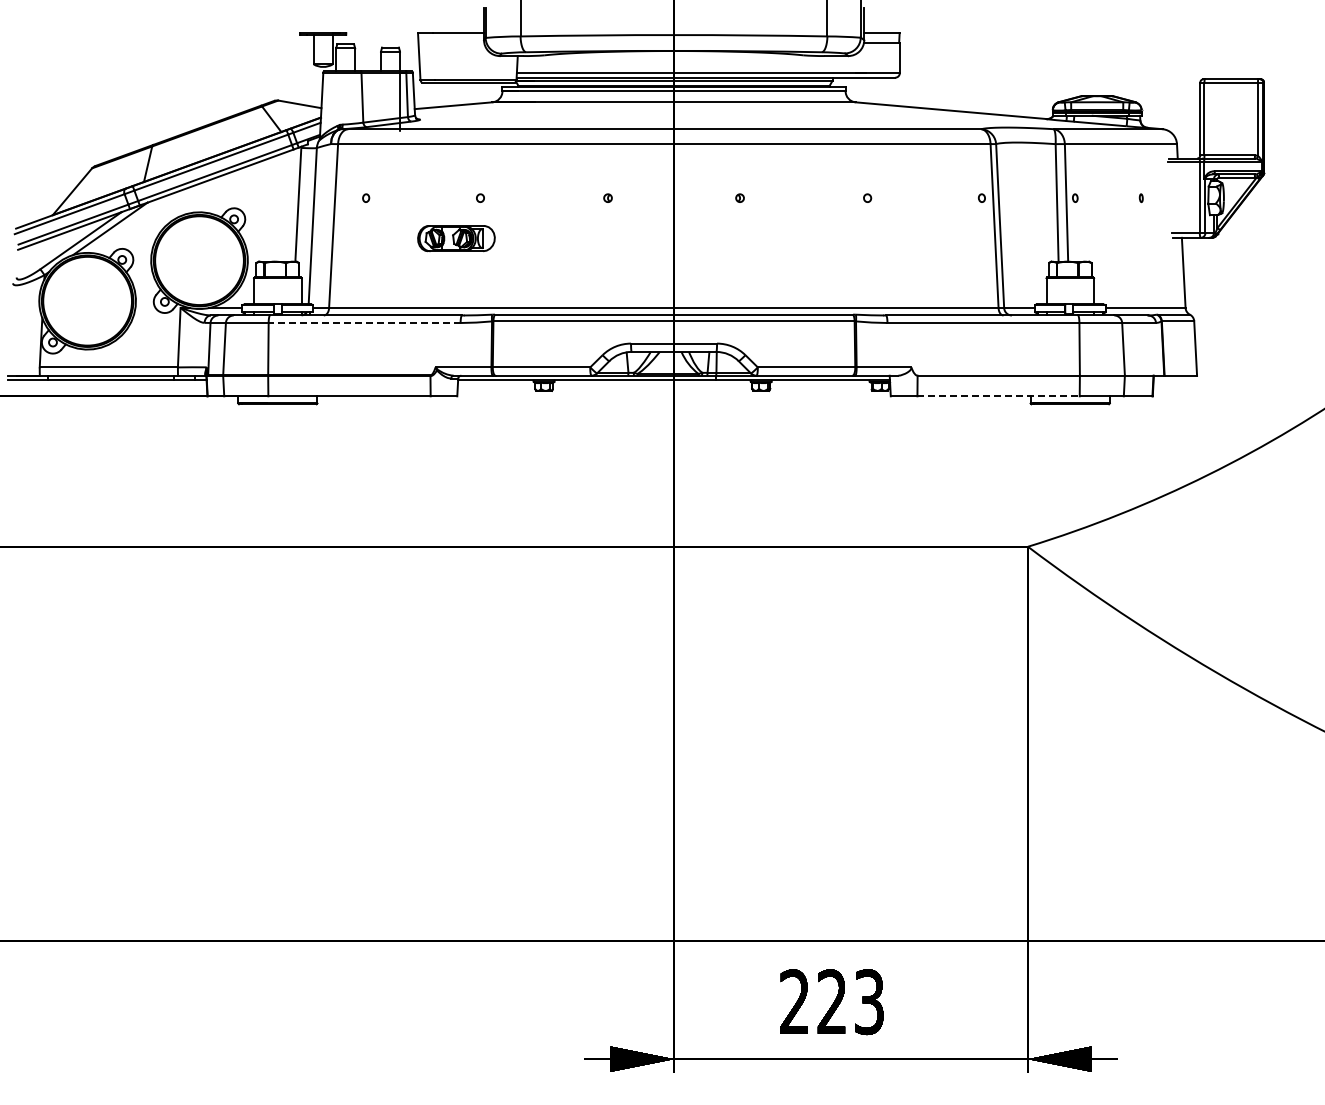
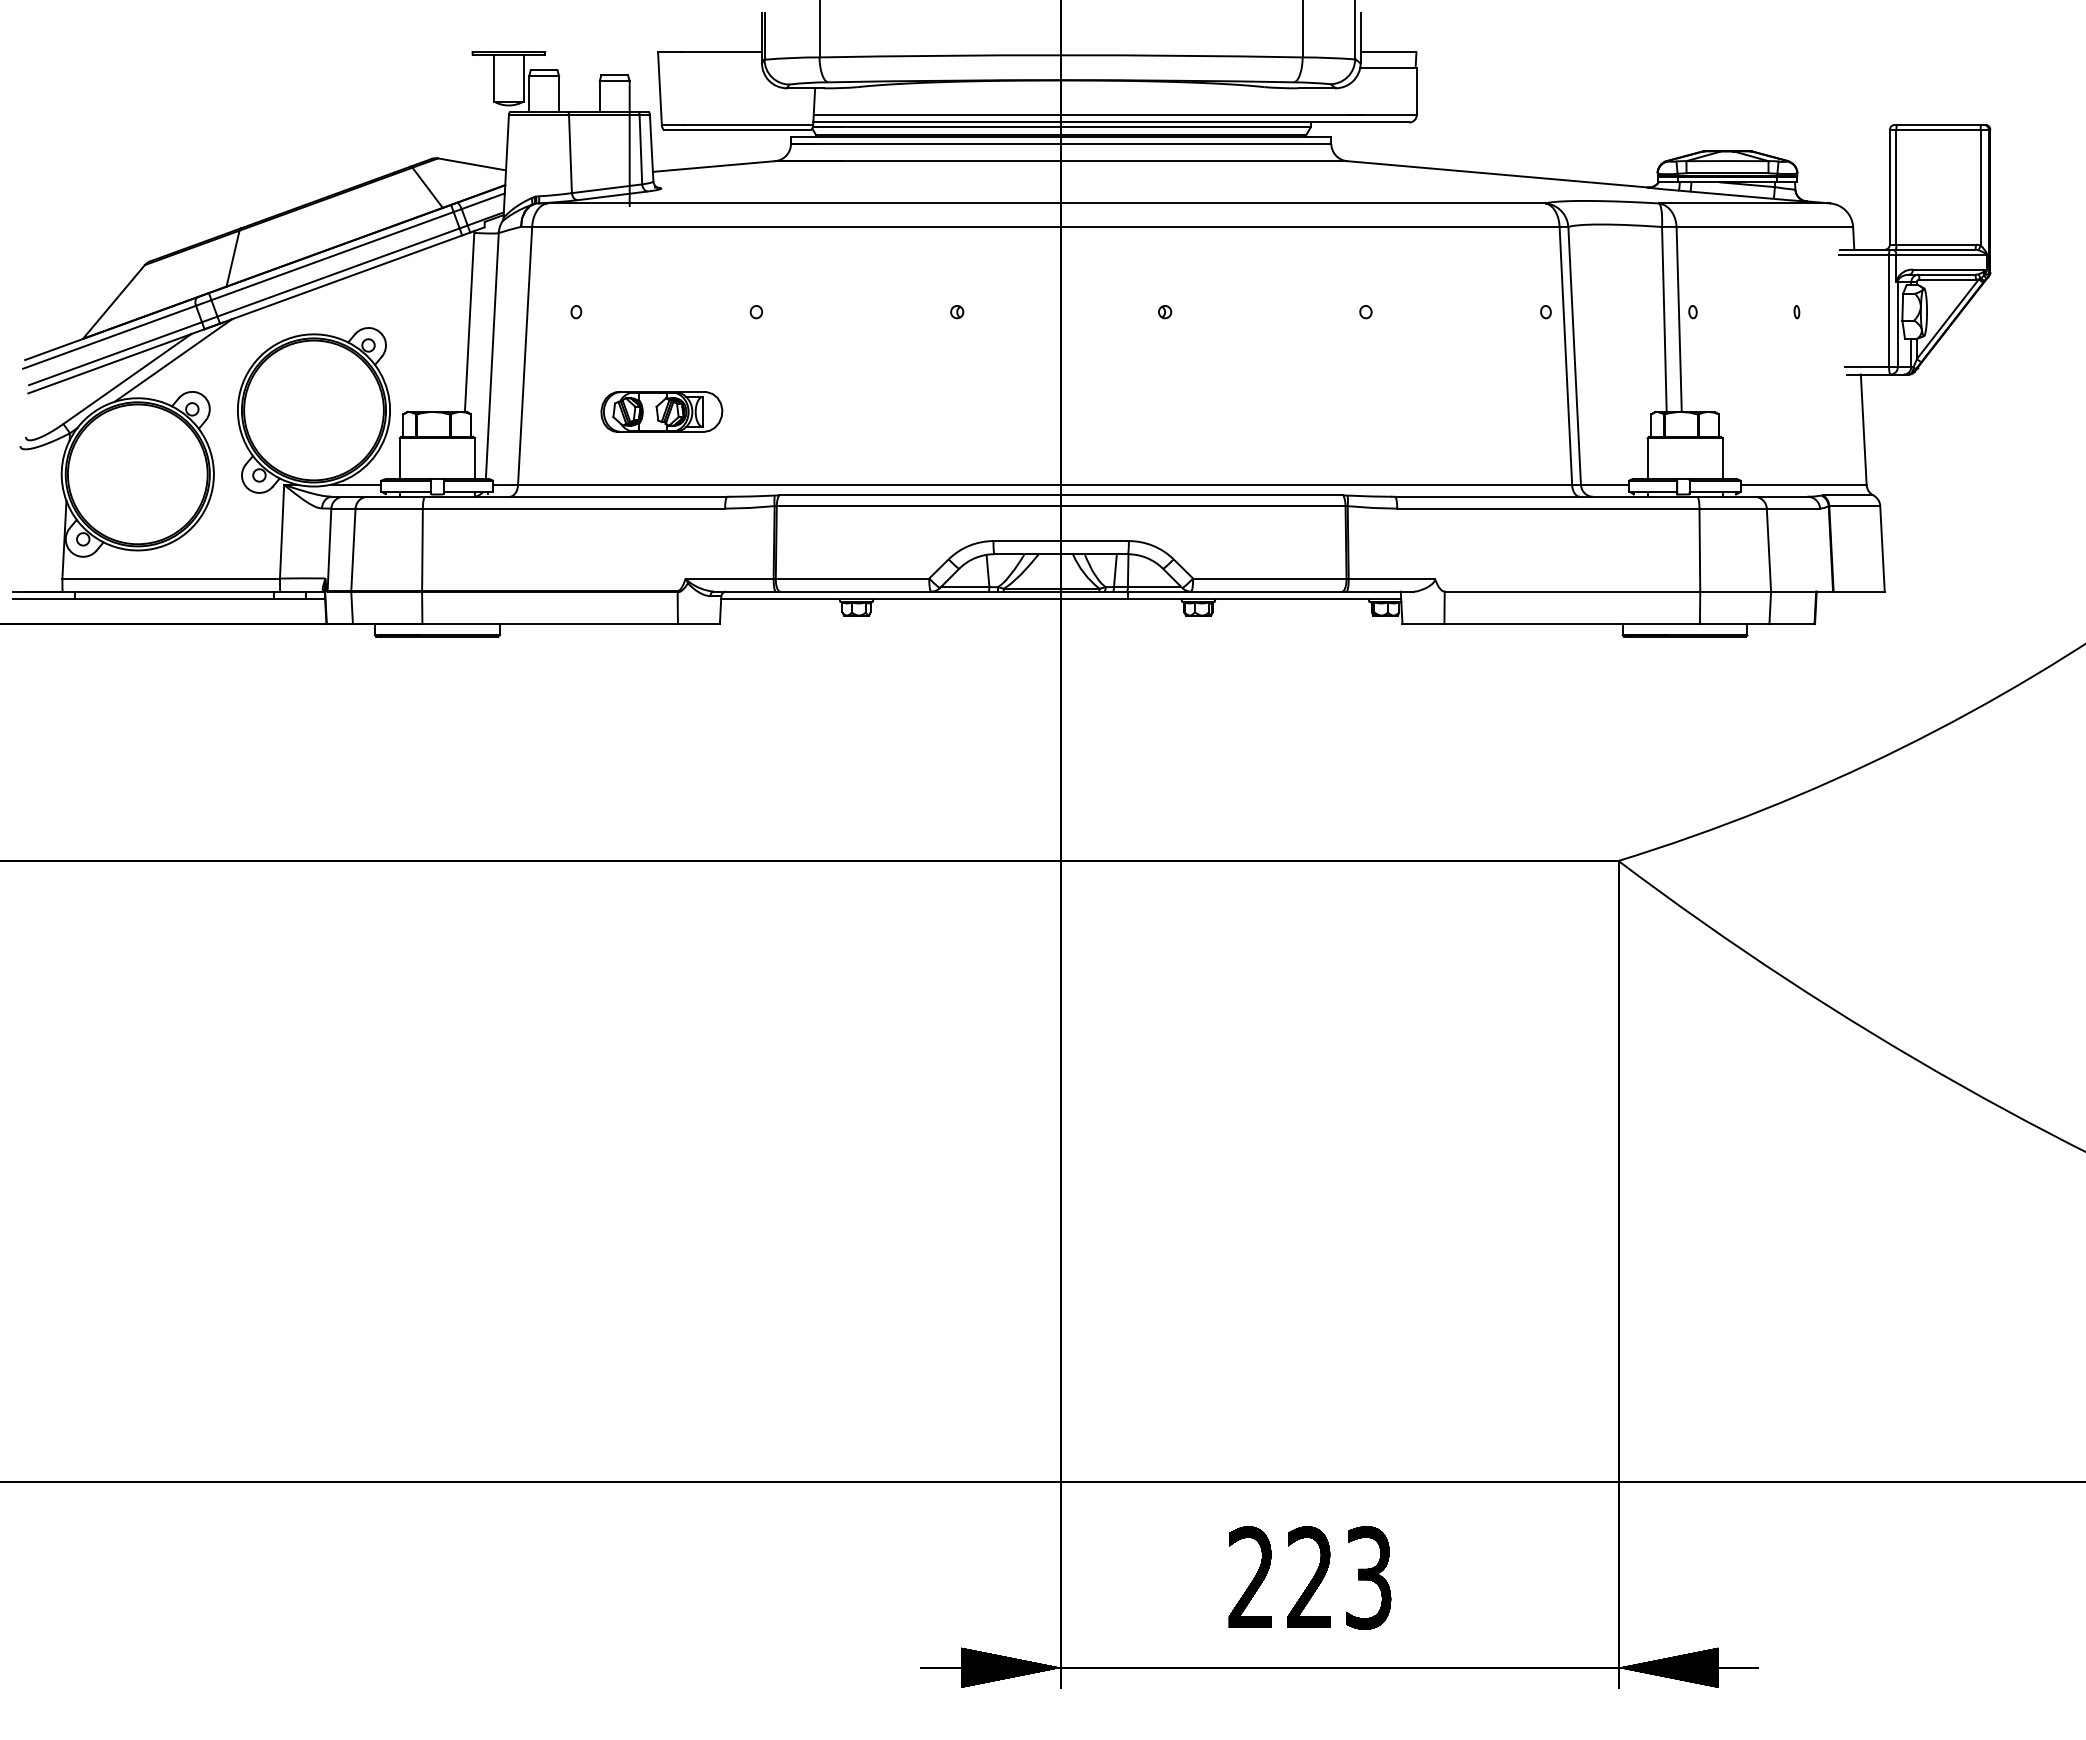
part: (456, 238) -> (661, 411), moved
line: (364, 323) -> (573, 509), dashed -> solid
line: (999, 396) -> (1573, 624), dashed -> solid

